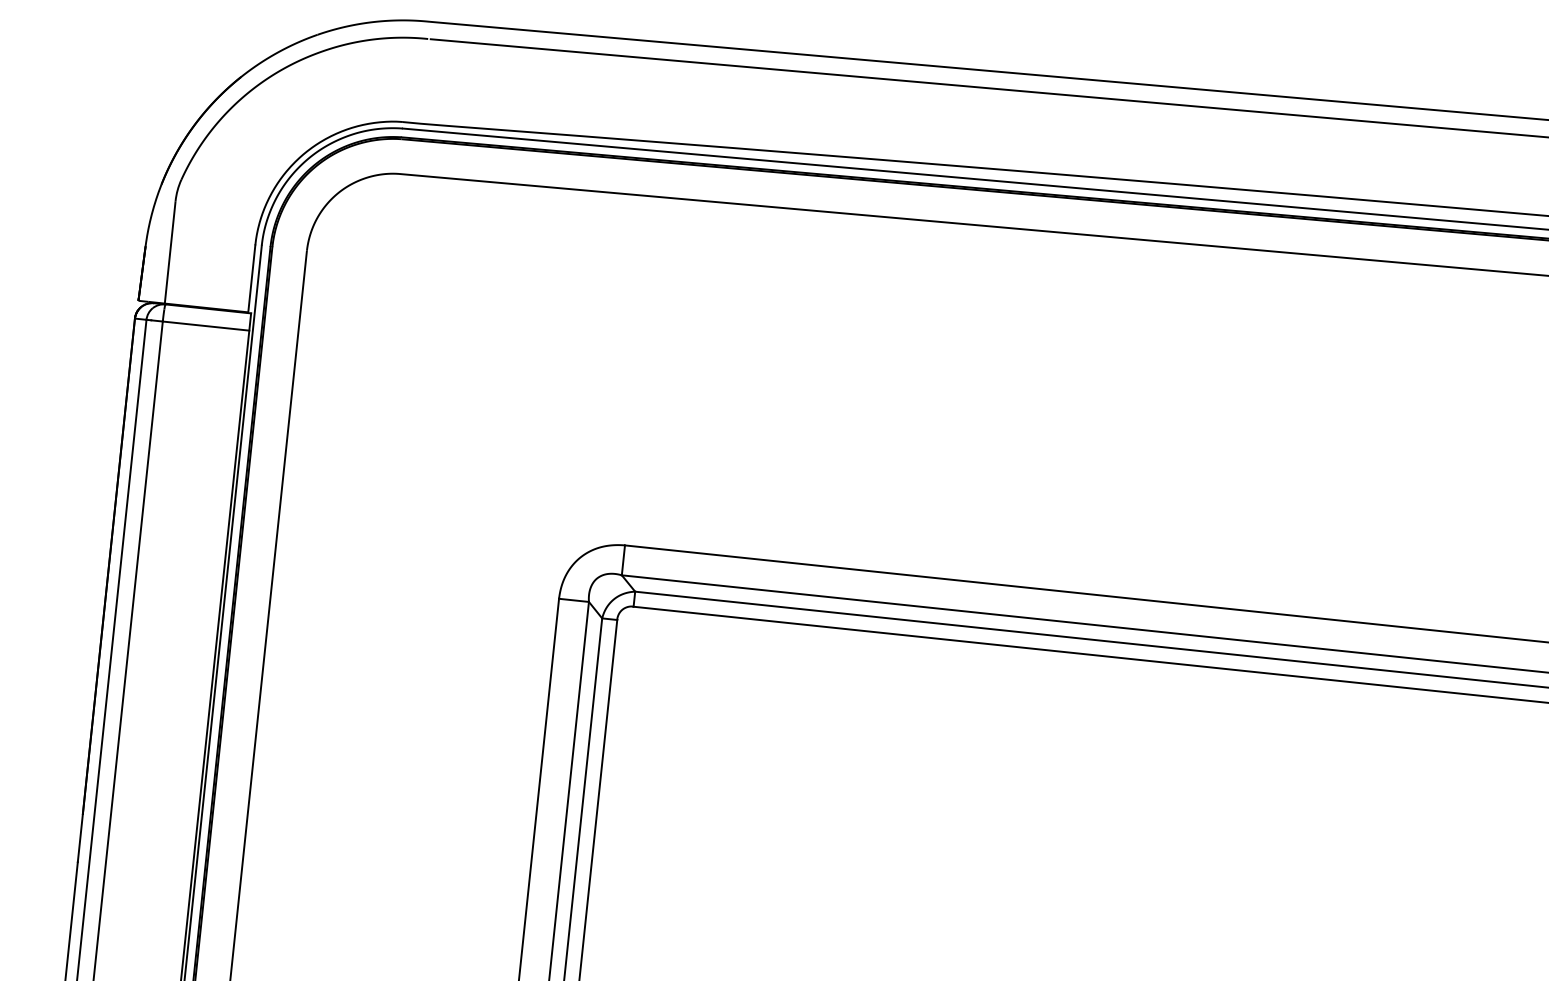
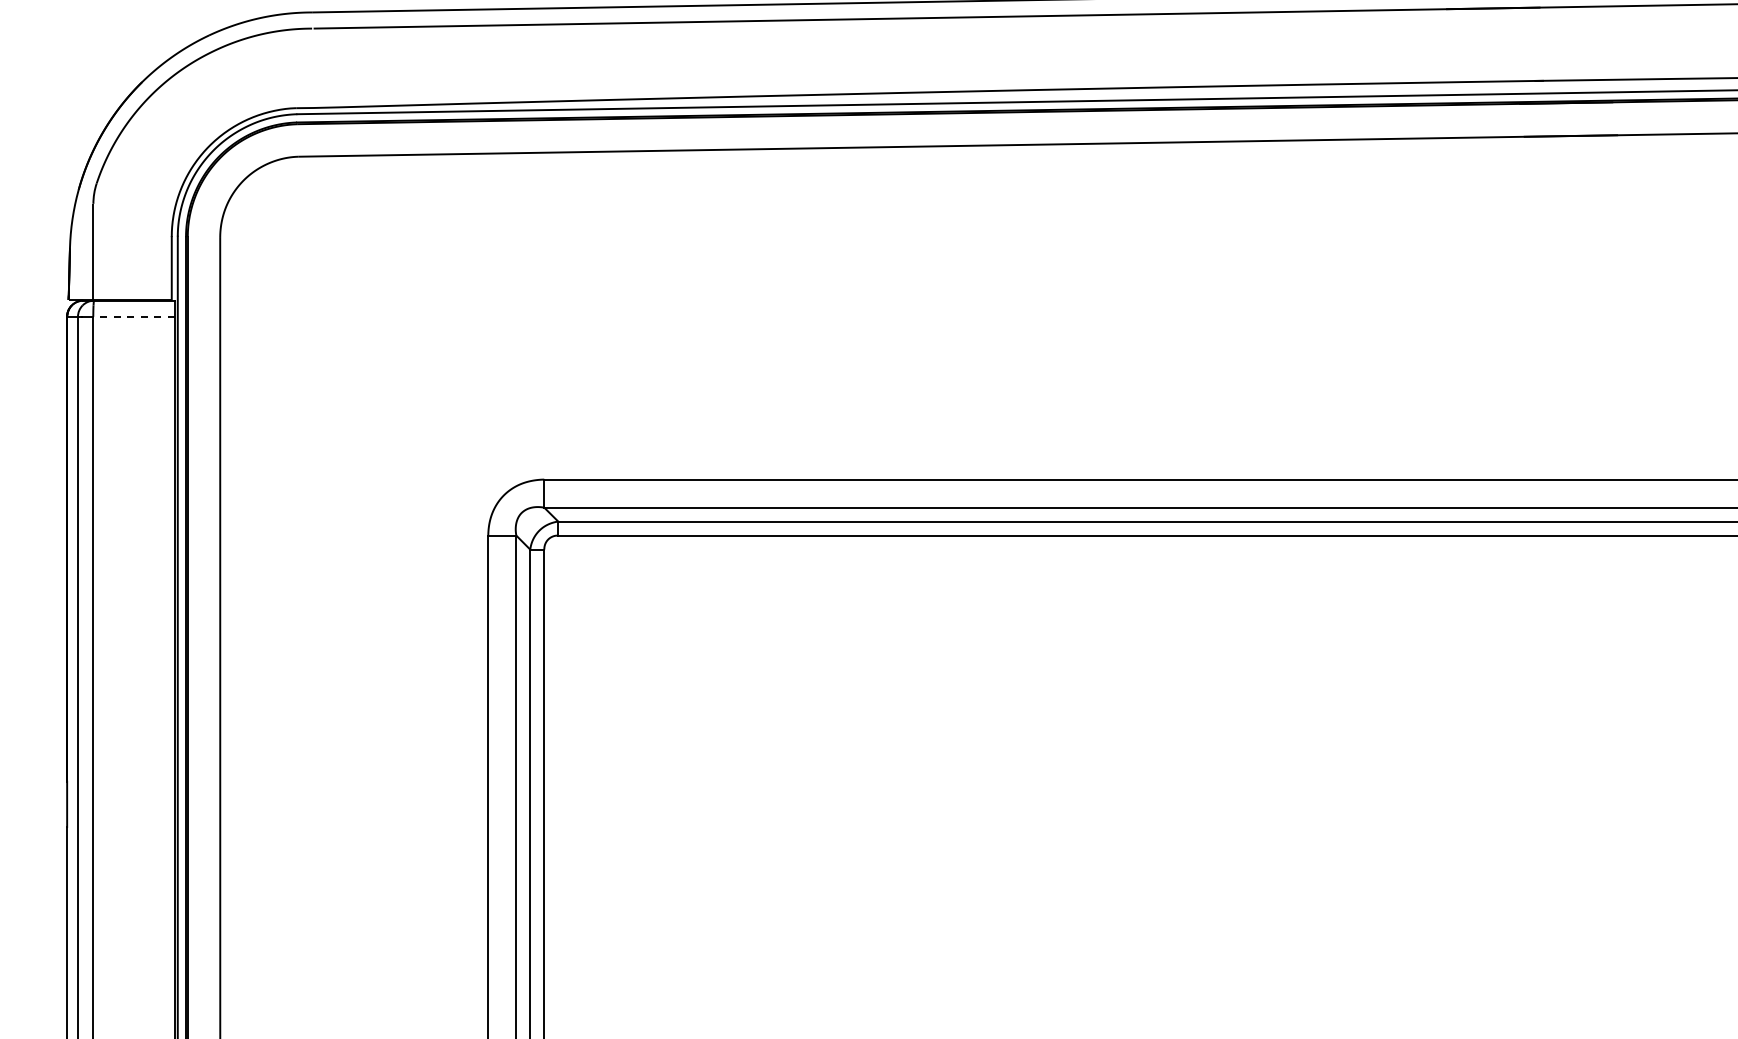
line: (205, 325) -> (133, 316), solid -> dashed

